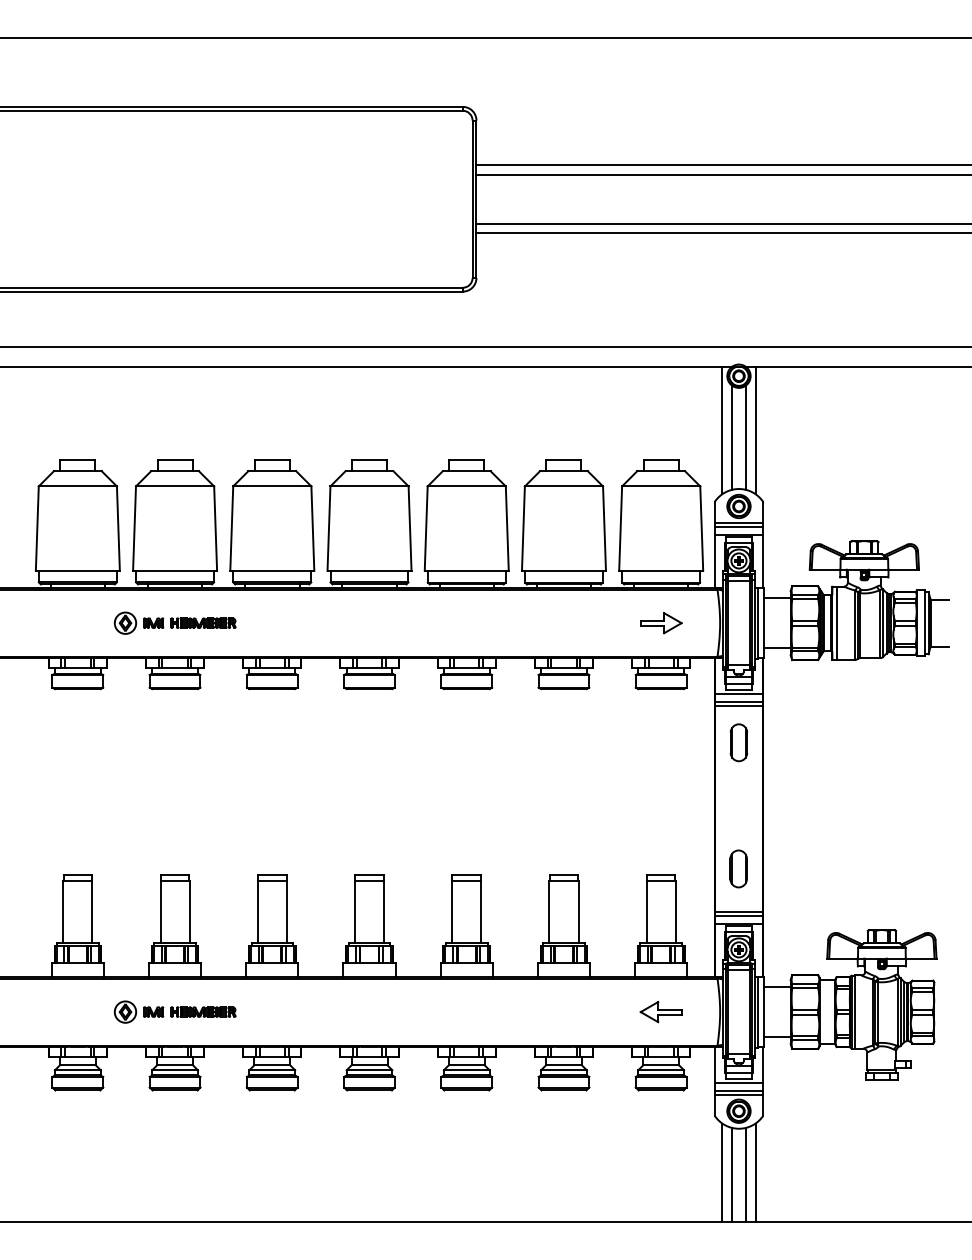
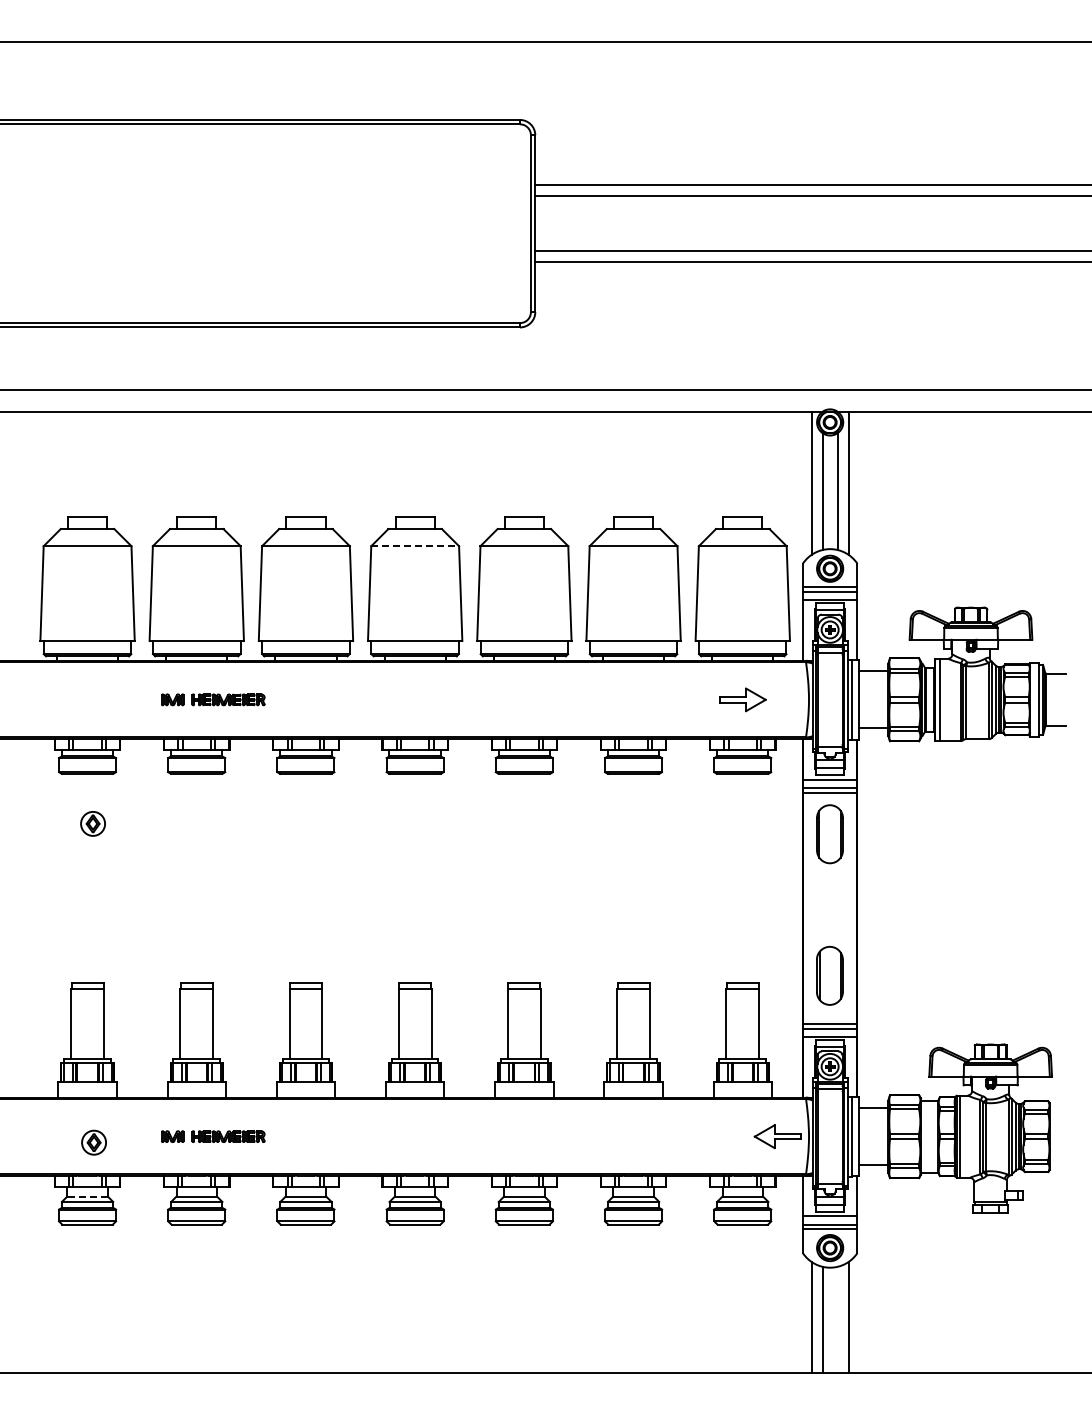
line: (369, 486) -> (415, 546), solid -> dashed
part: (124, 622) -> (92, 823), moved
part: (739, 742) -> (830, 833), size x1.4
part: (738, 868) -> (829, 975), size x1.4
part: (124, 1011) -> (93, 1142), moved
part: (660, 1011) -> (777, 1136), moved
line: (77, 1065) -> (87, 1196), solid -> dashed
line: (745, 1174) -> (837, 1319), removed

